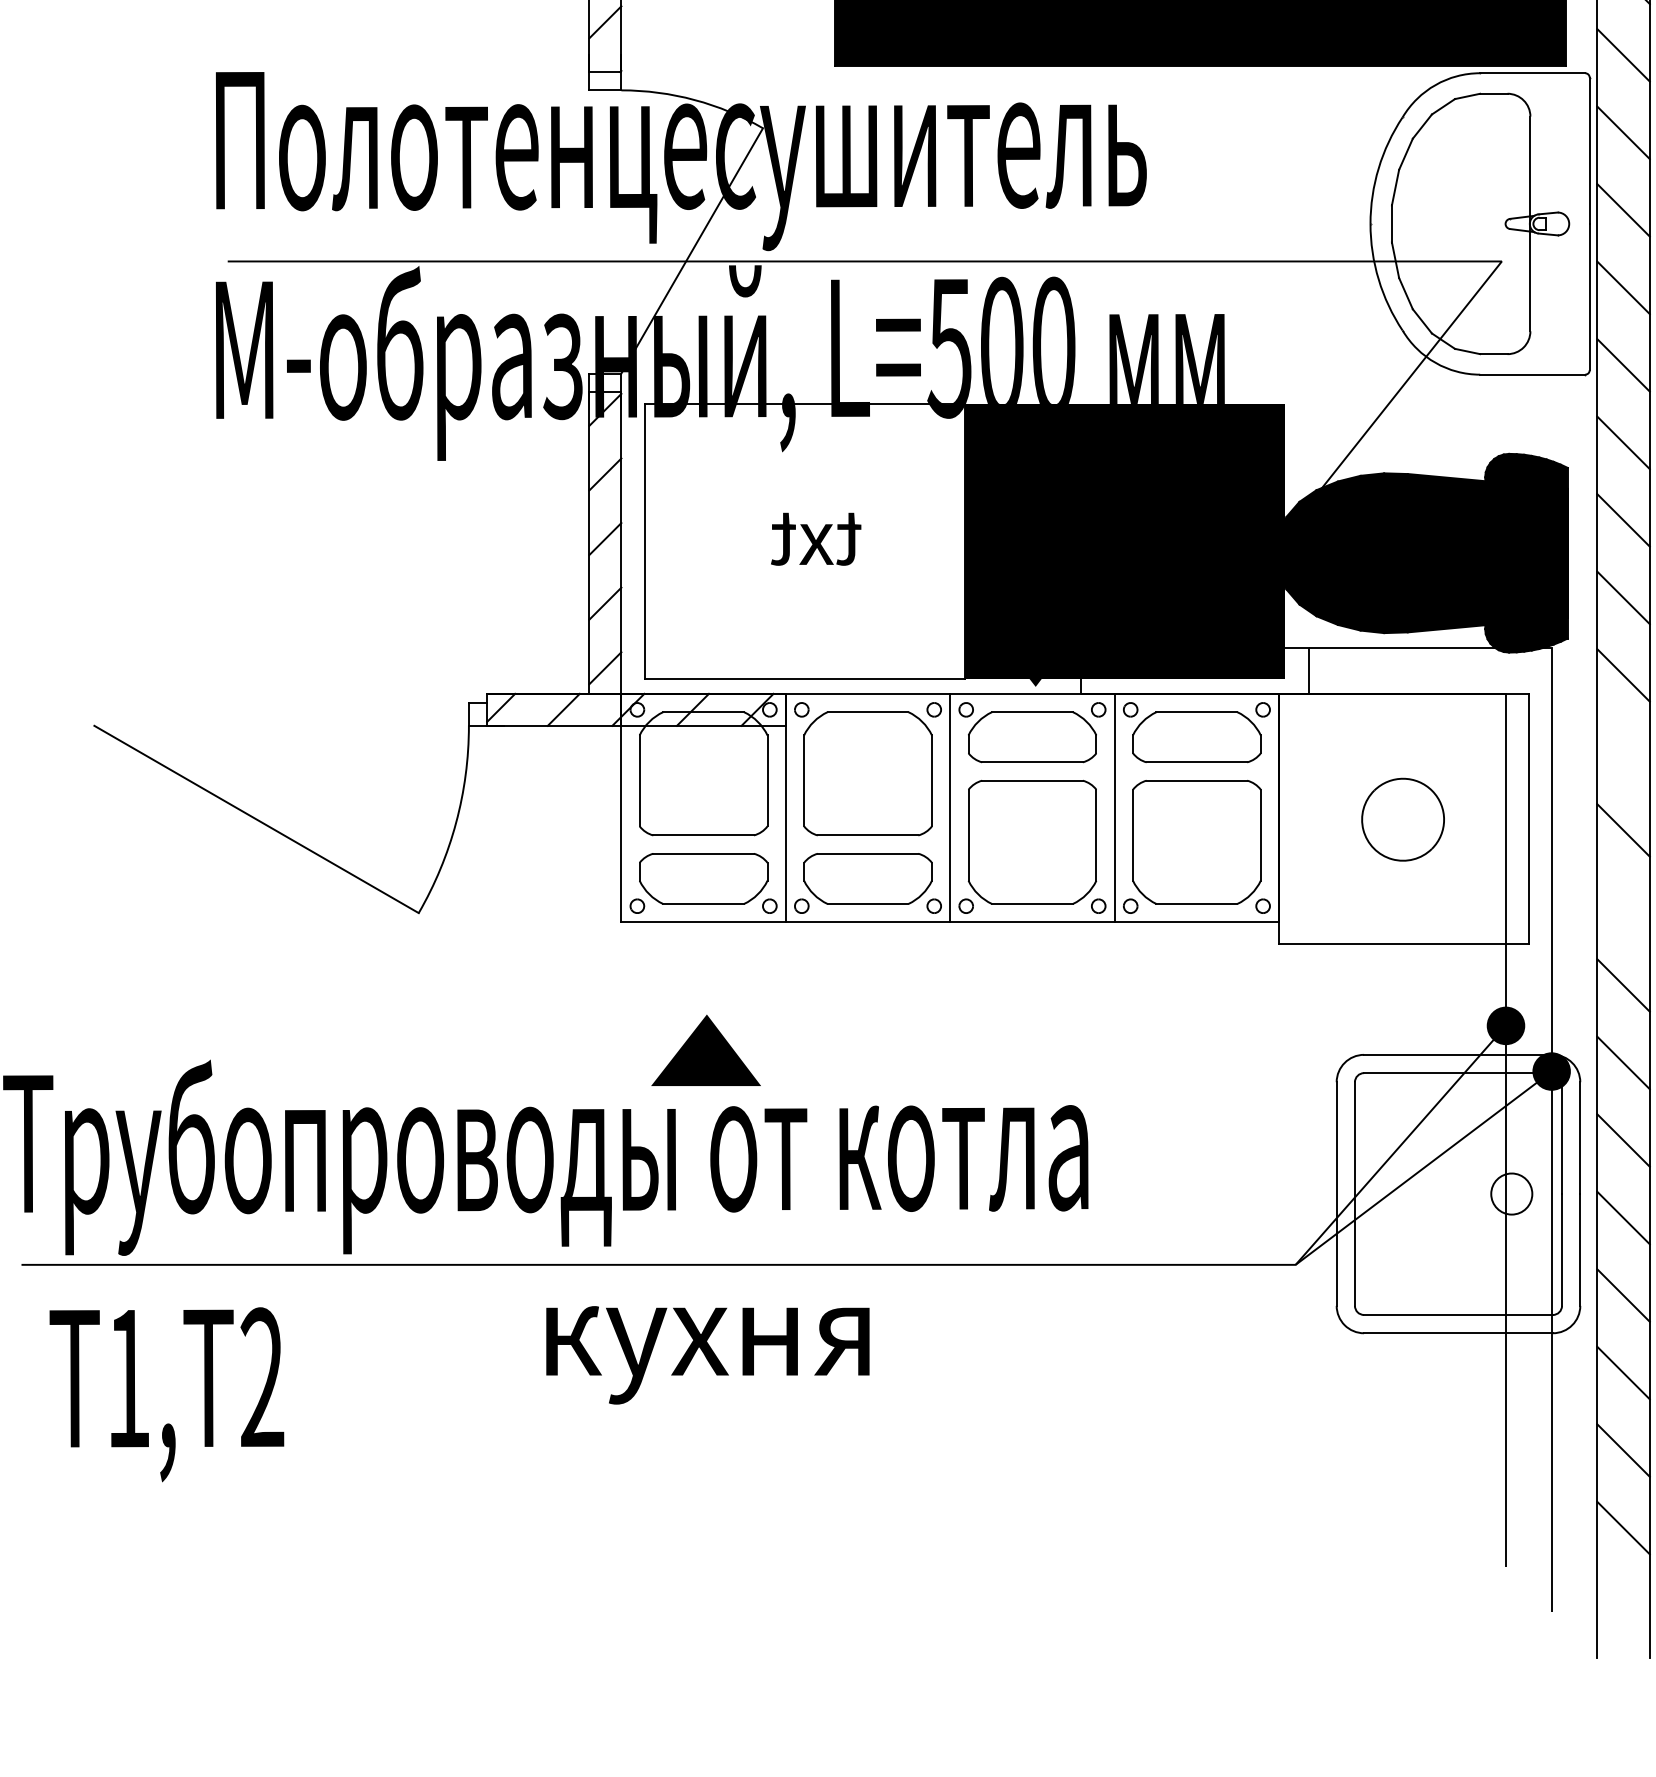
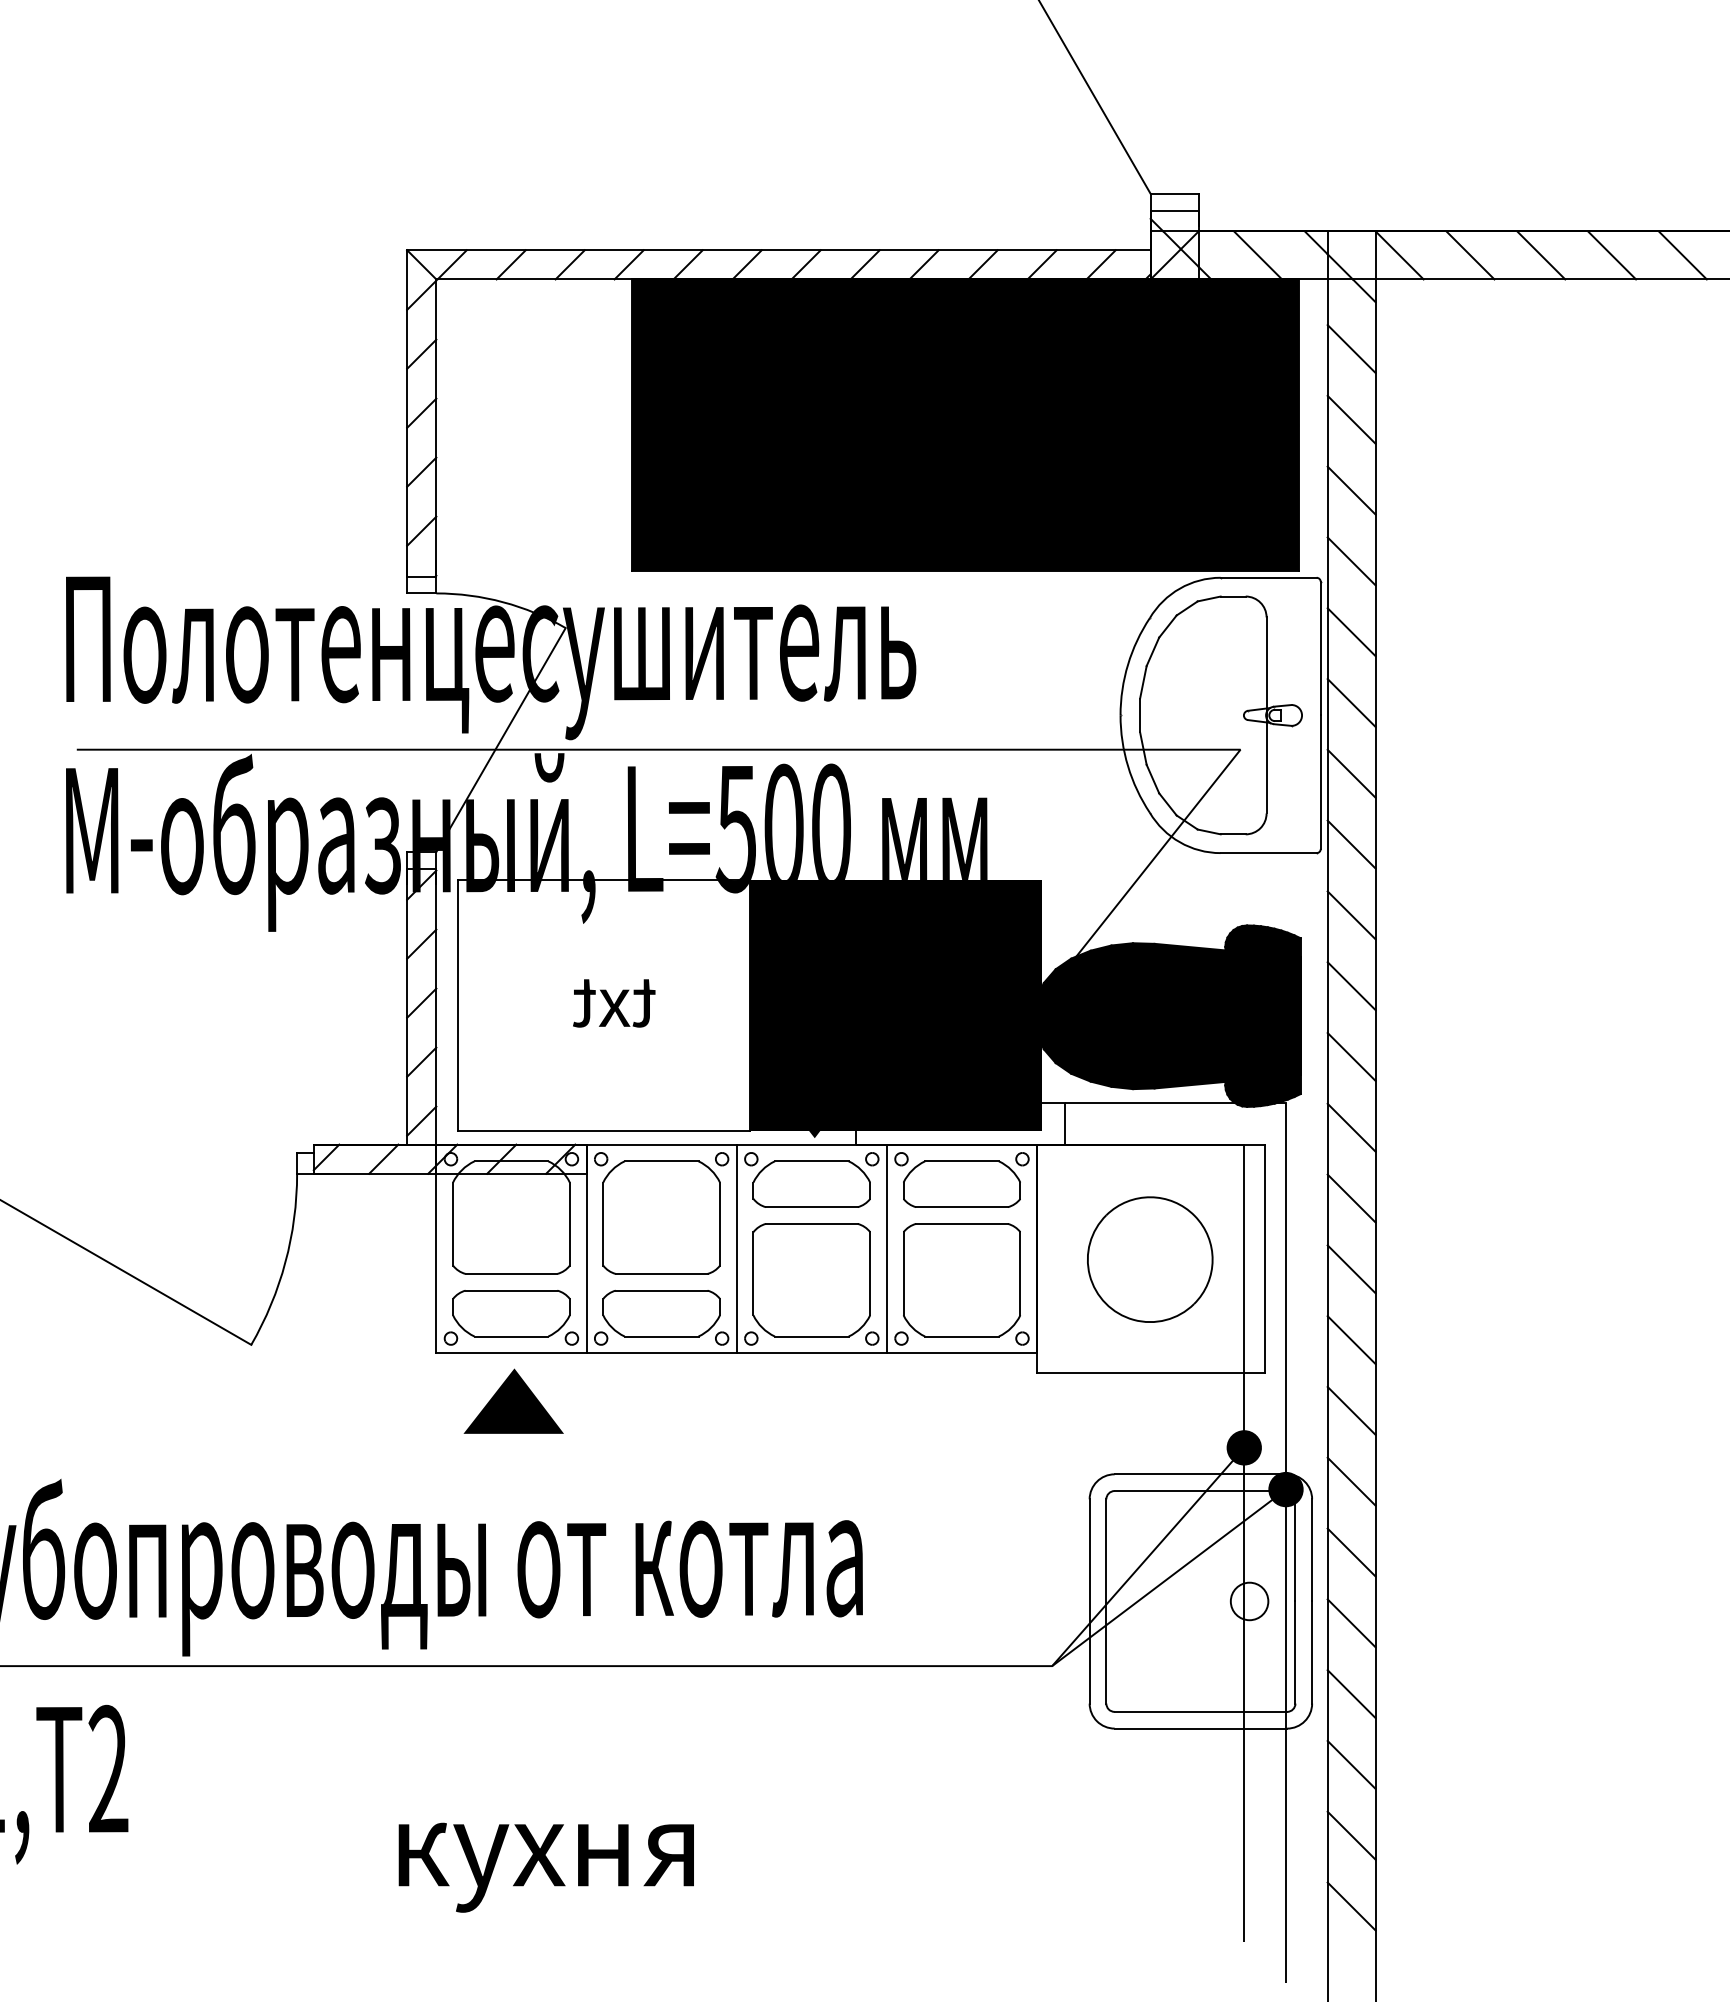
line: (1623, 752) -> (1351, 1198), added
part: (1403, 819) -> (1150, 1259), size x1.67
line: (1623, 908) -> (1351, 1340), added
part: (705, 1049) -> (513, 1400), moved
text: (706, 1355) -> (545, 1867), moved

